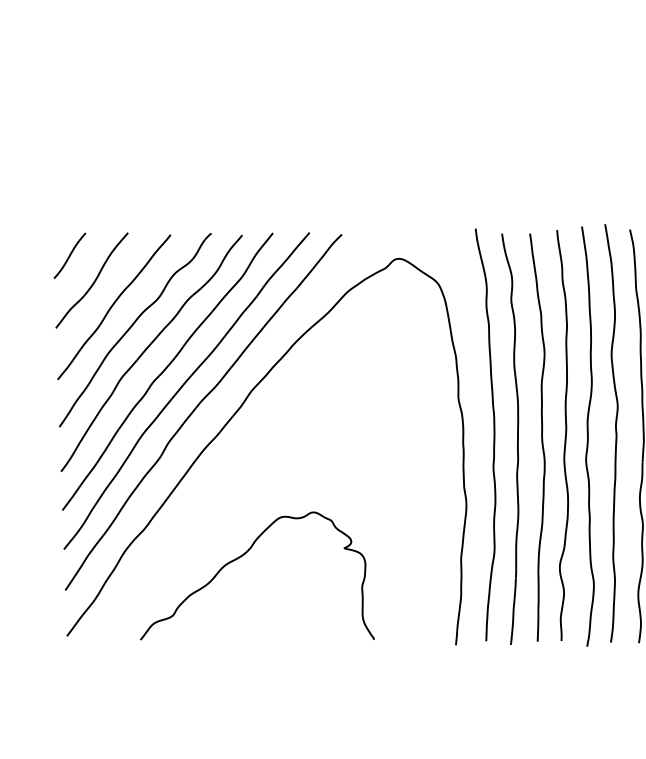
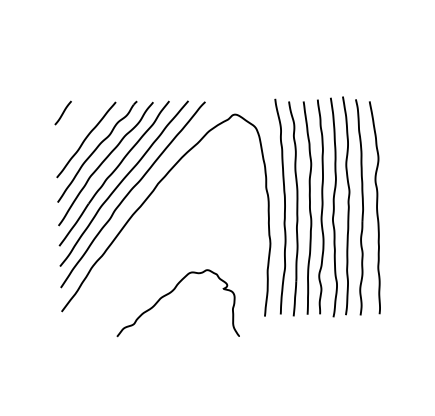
curve: (93, 279) -> (75, 125), removed
curve: (240, 559) -> (169, 294), moved

